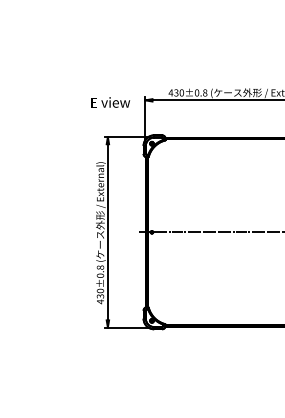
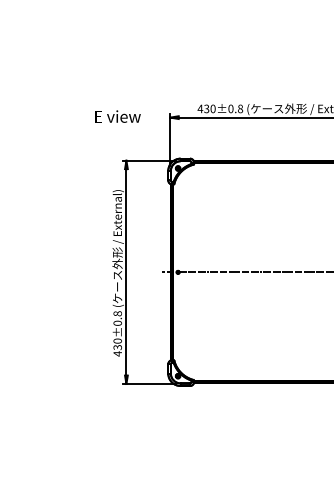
text: (110, 102) -> (117, 116), moved

